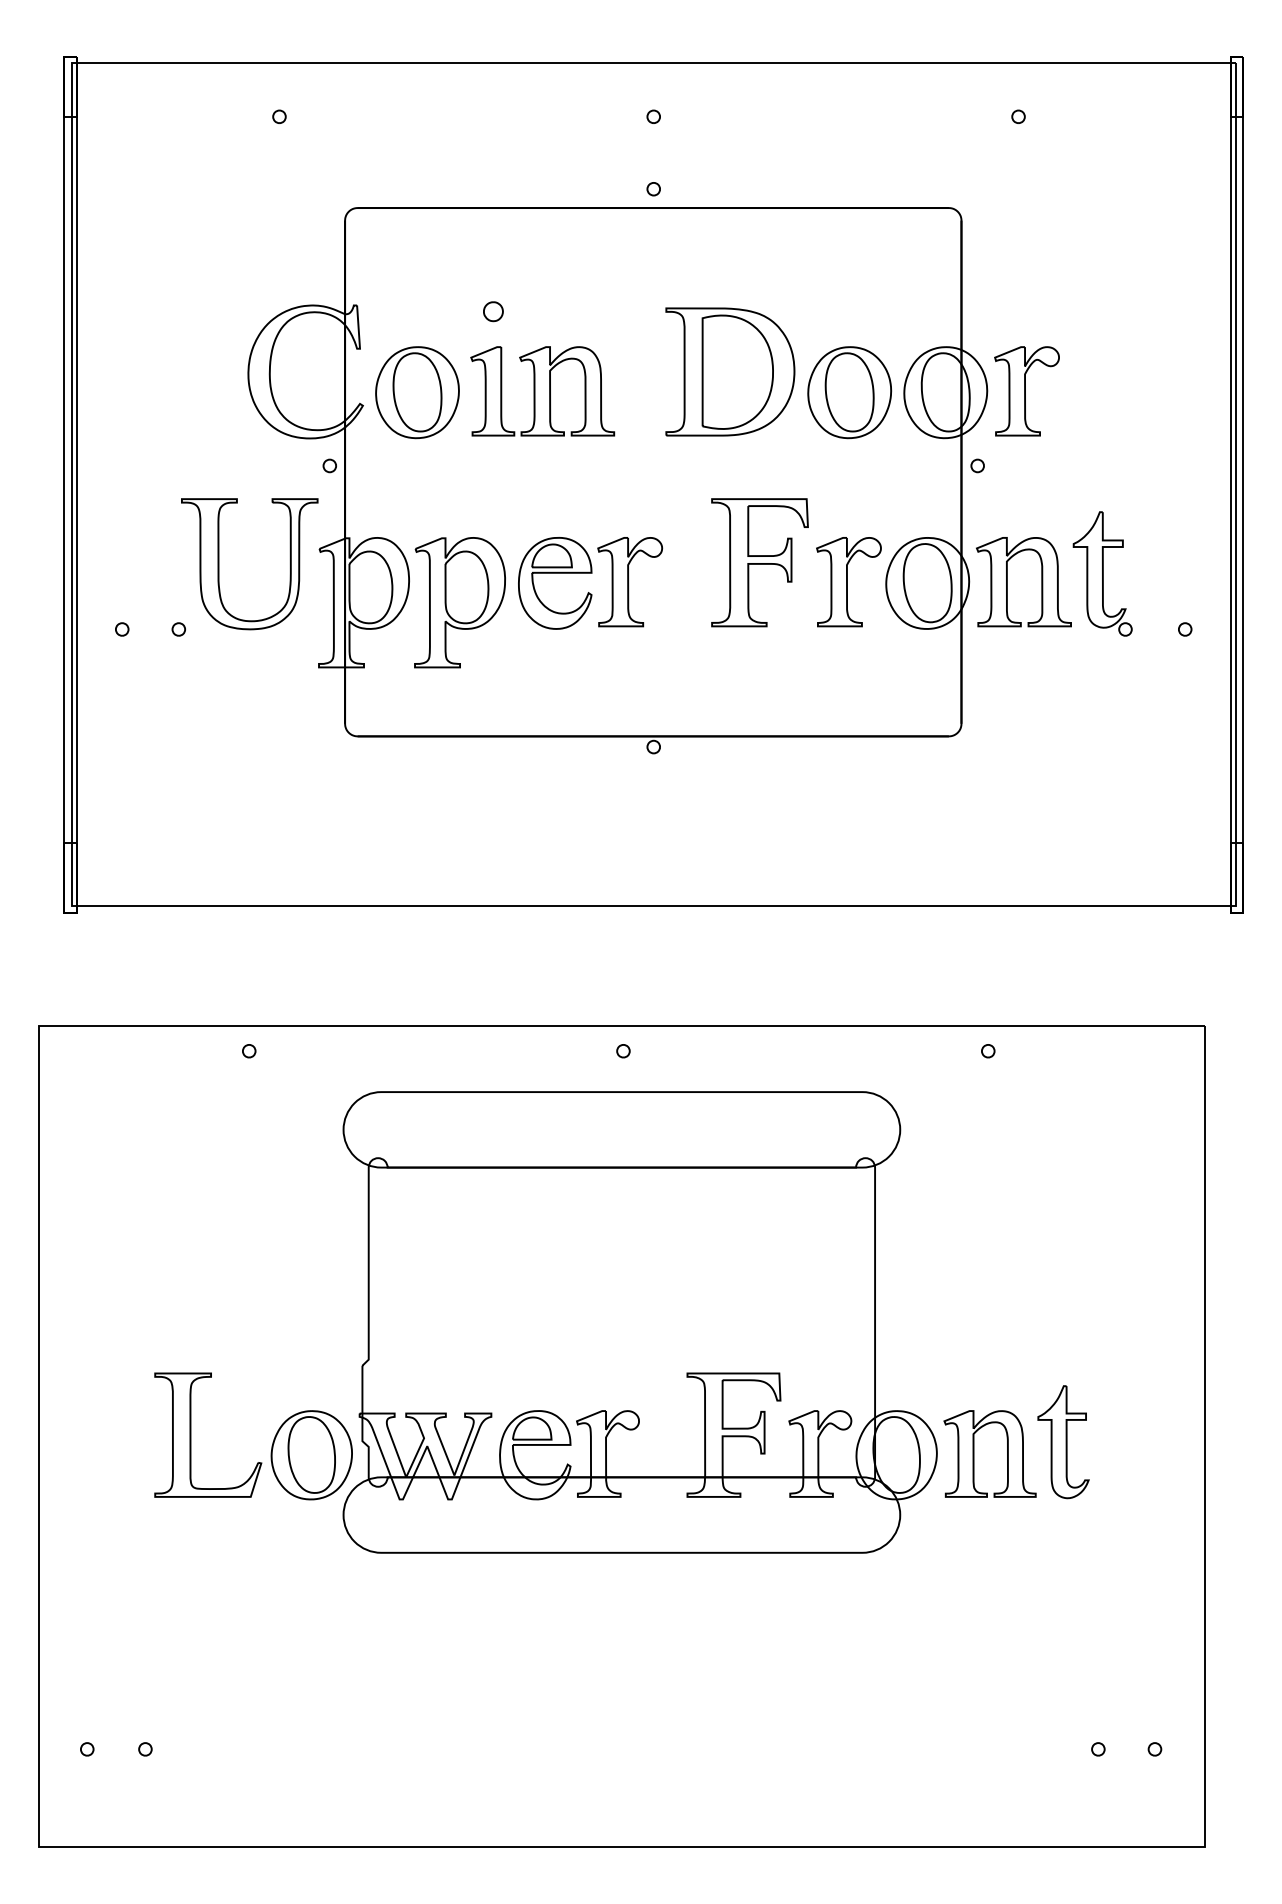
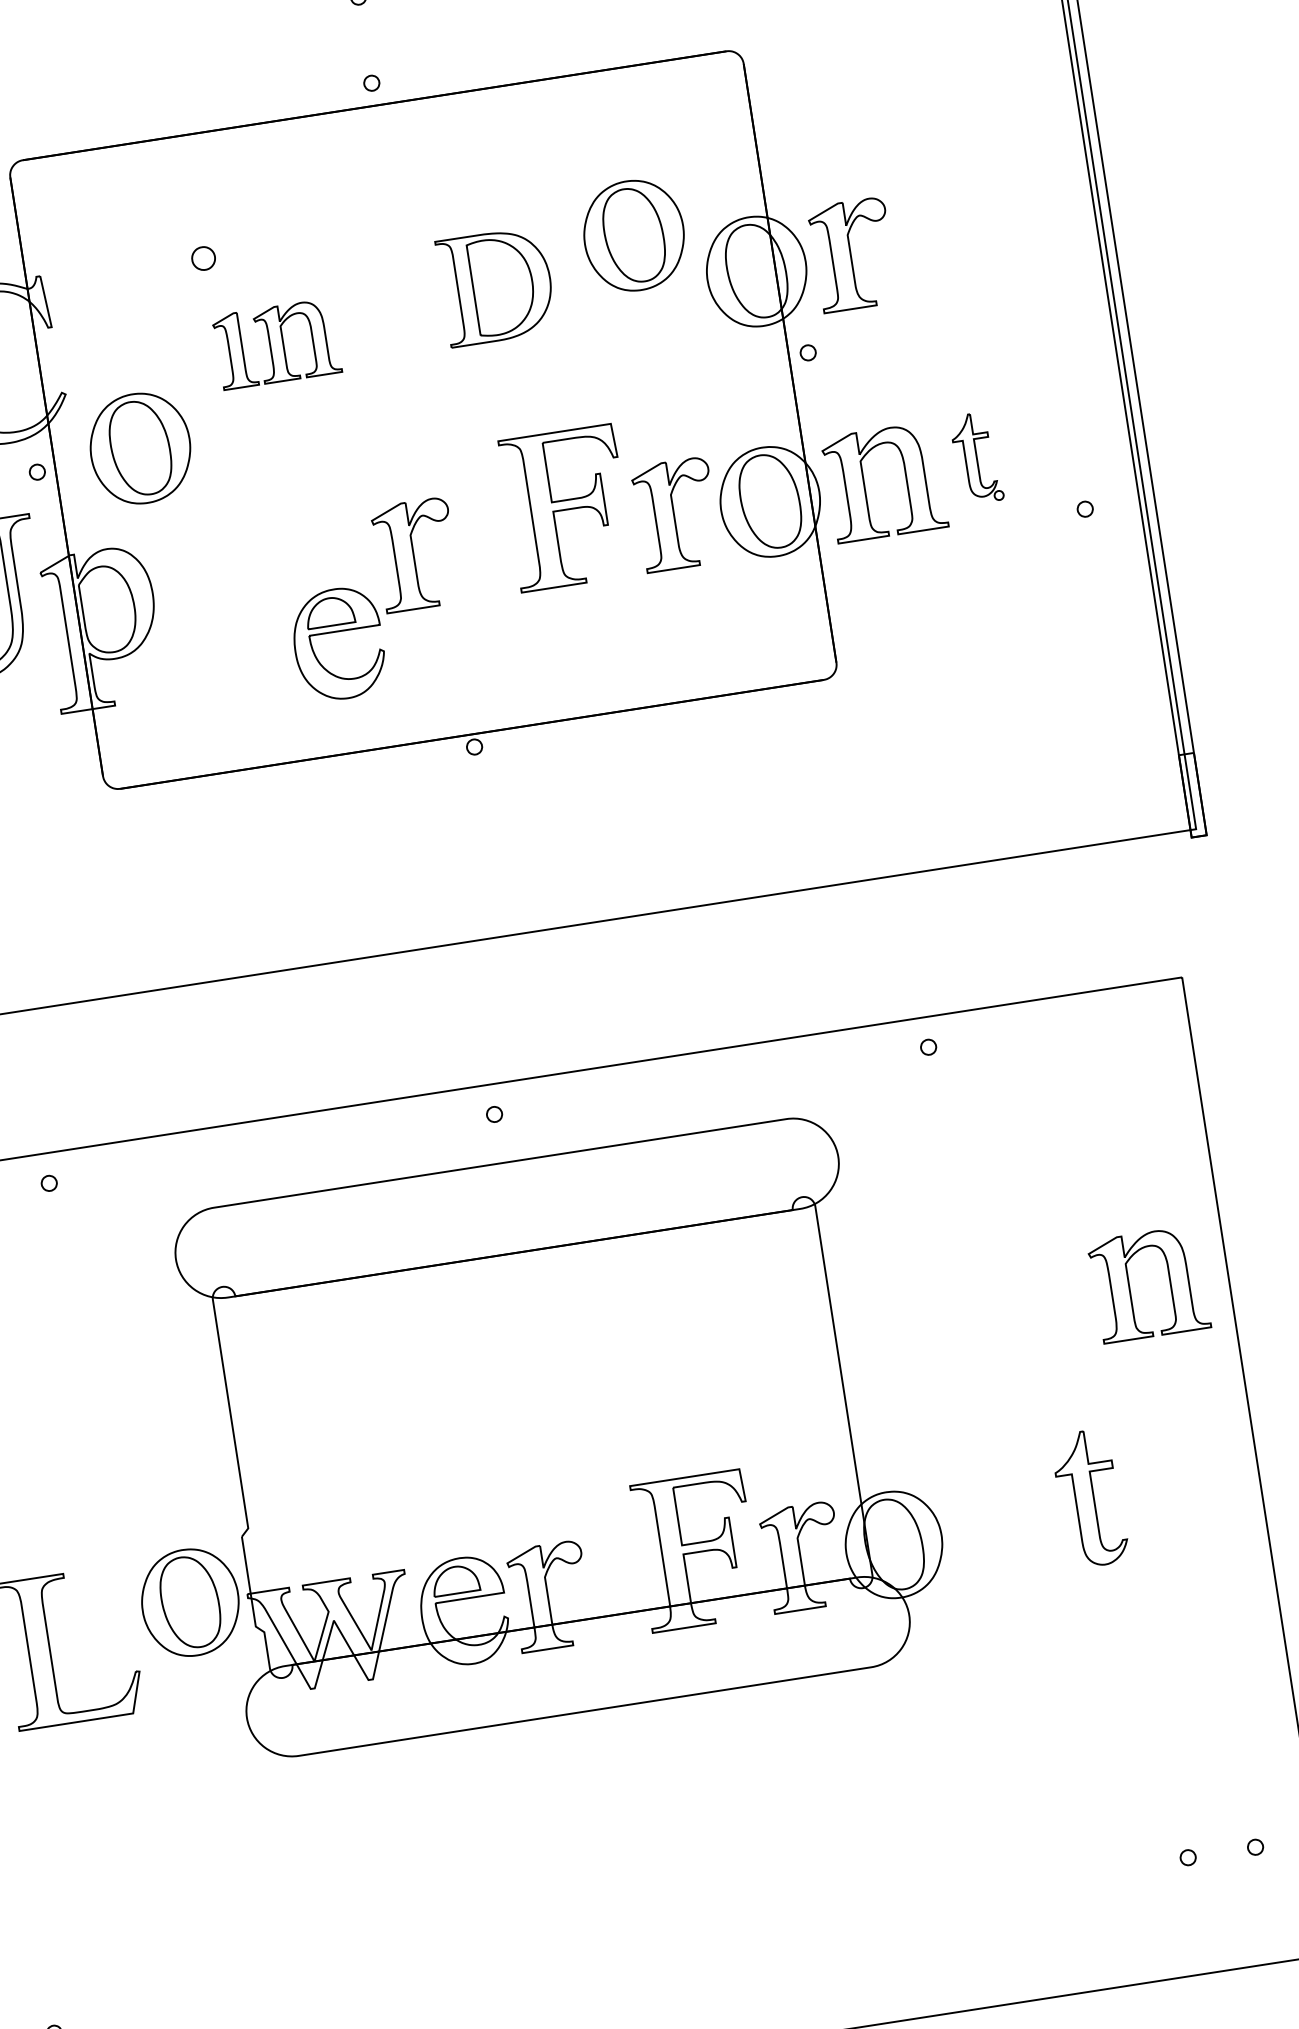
part: (730, 371) -> (496, 286), size x0.7
part: (542, 391) -> (276, 344), size x0.7
part: (417, 392) -> (140, 448), moved
part: (849, 392) -> (633, 235), moved
part: (555, 573) -> (337, 632), moved
part: (1102, 573) -> (976, 457), size x0.6
part: (459, 602) -> (216, 610), removed
part: (974, 1453) -> (1130, 1286), moved
part: (311, 1455) -> (190, 1602), moved

